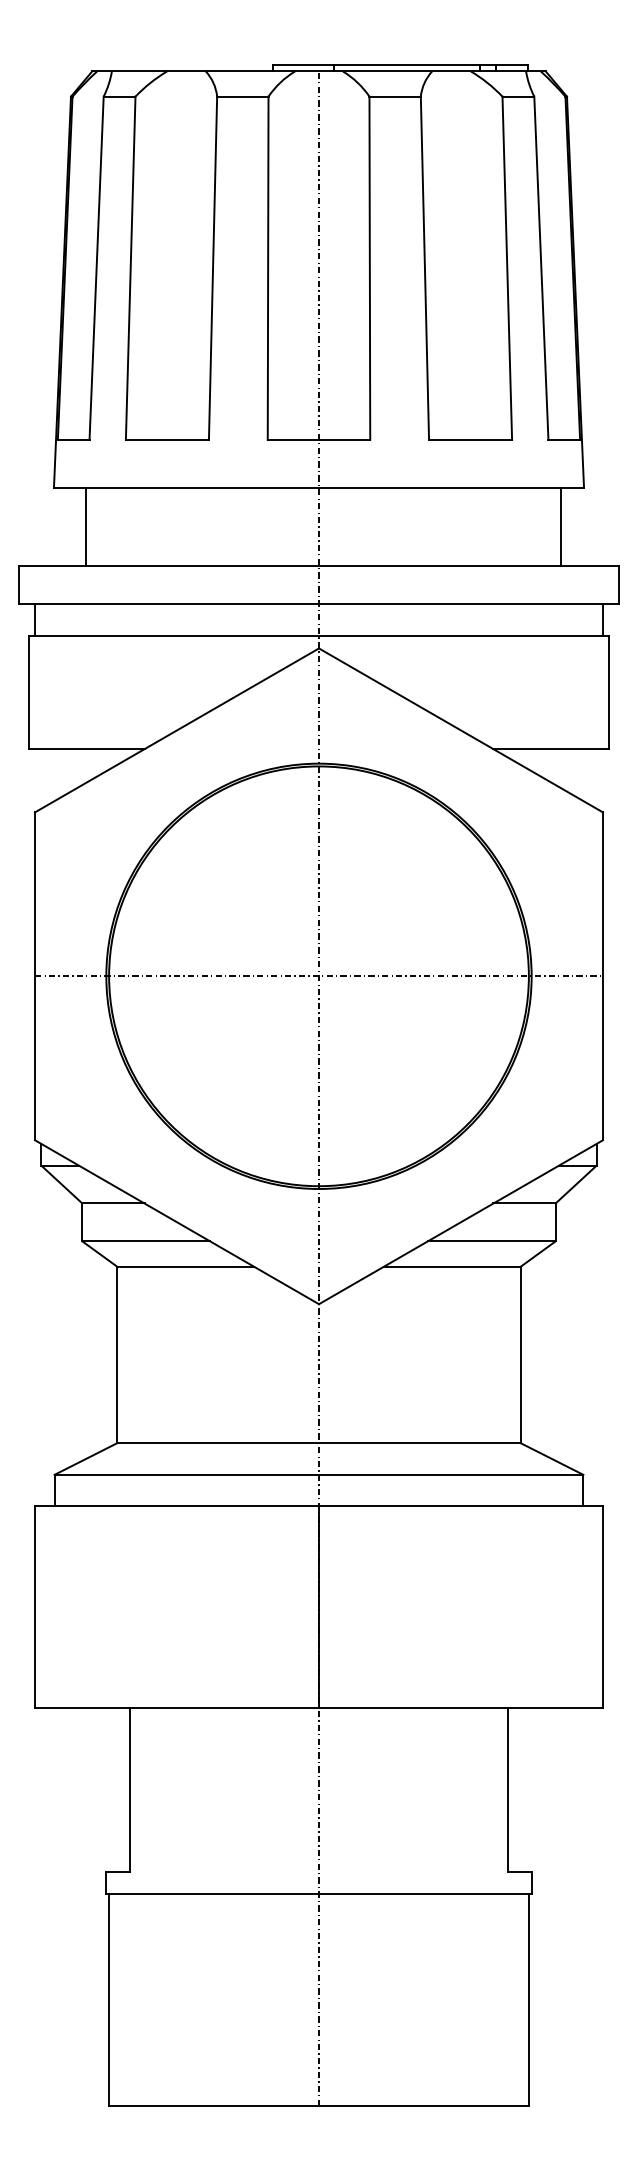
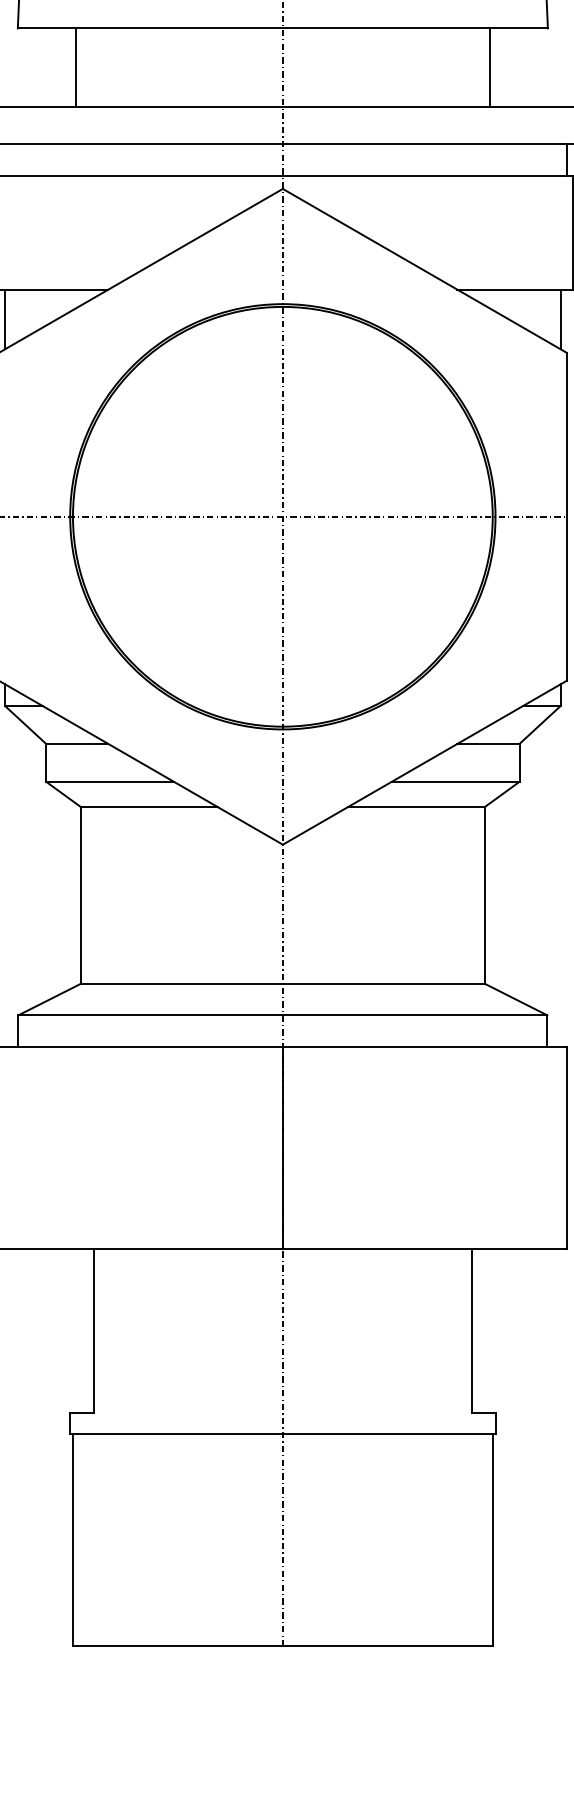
line: (86, 526) -> (76, 66), moved
line: (560, 526) -> (489, 66), moved
line: (41, 778) -> (5, 318), added
line: (596, 778) -> (560, 318), added

